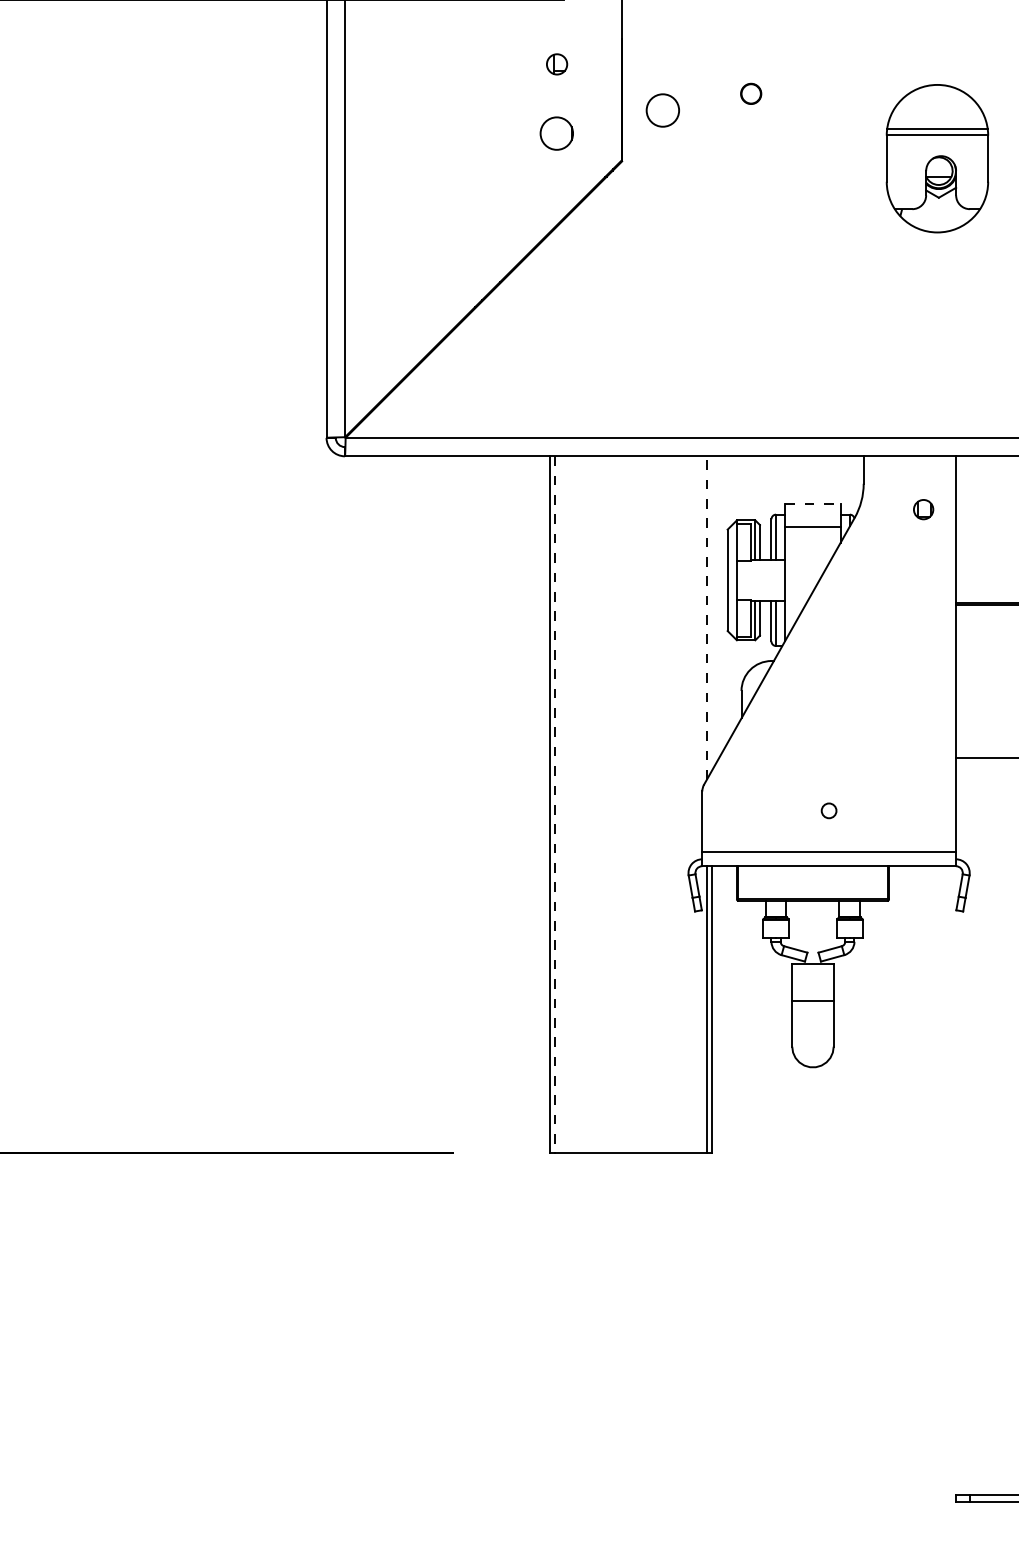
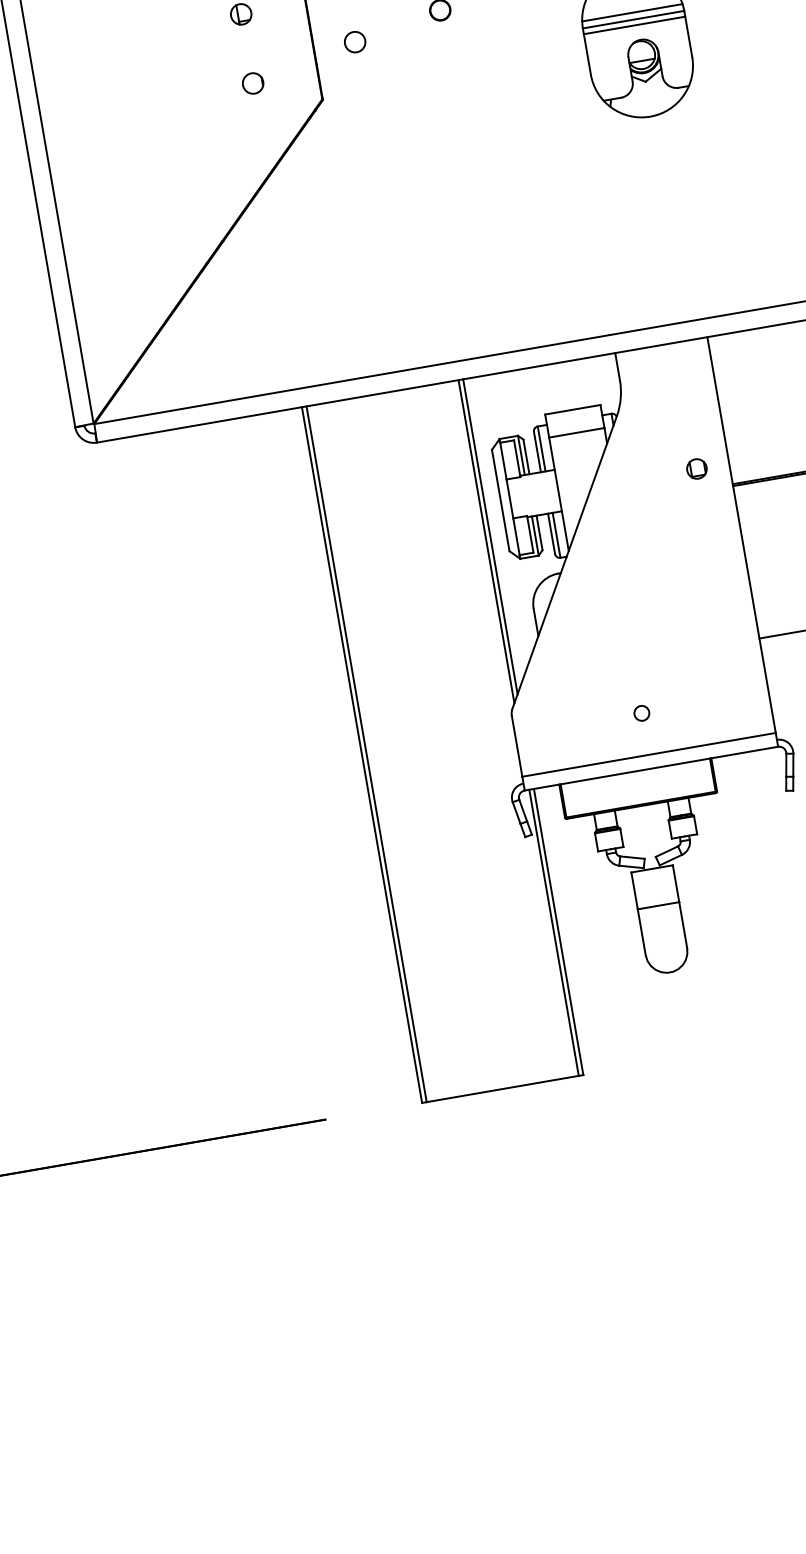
circle: (663, 110) -> (355, 42), size x0.62
circle: (557, 133) -> (253, 83), size x0.62
line: (937, 141) -> (634, 25), added
line: (812, 504) -> (572, 410), dashed -> solid
part: (923, 509) -> (696, 468), moved
line: (711, 613) -> (490, 536), added
line: (706, 617) -> (485, 541), dashed -> solid
line: (554, 804) -> (366, 754), dashed -> solid

